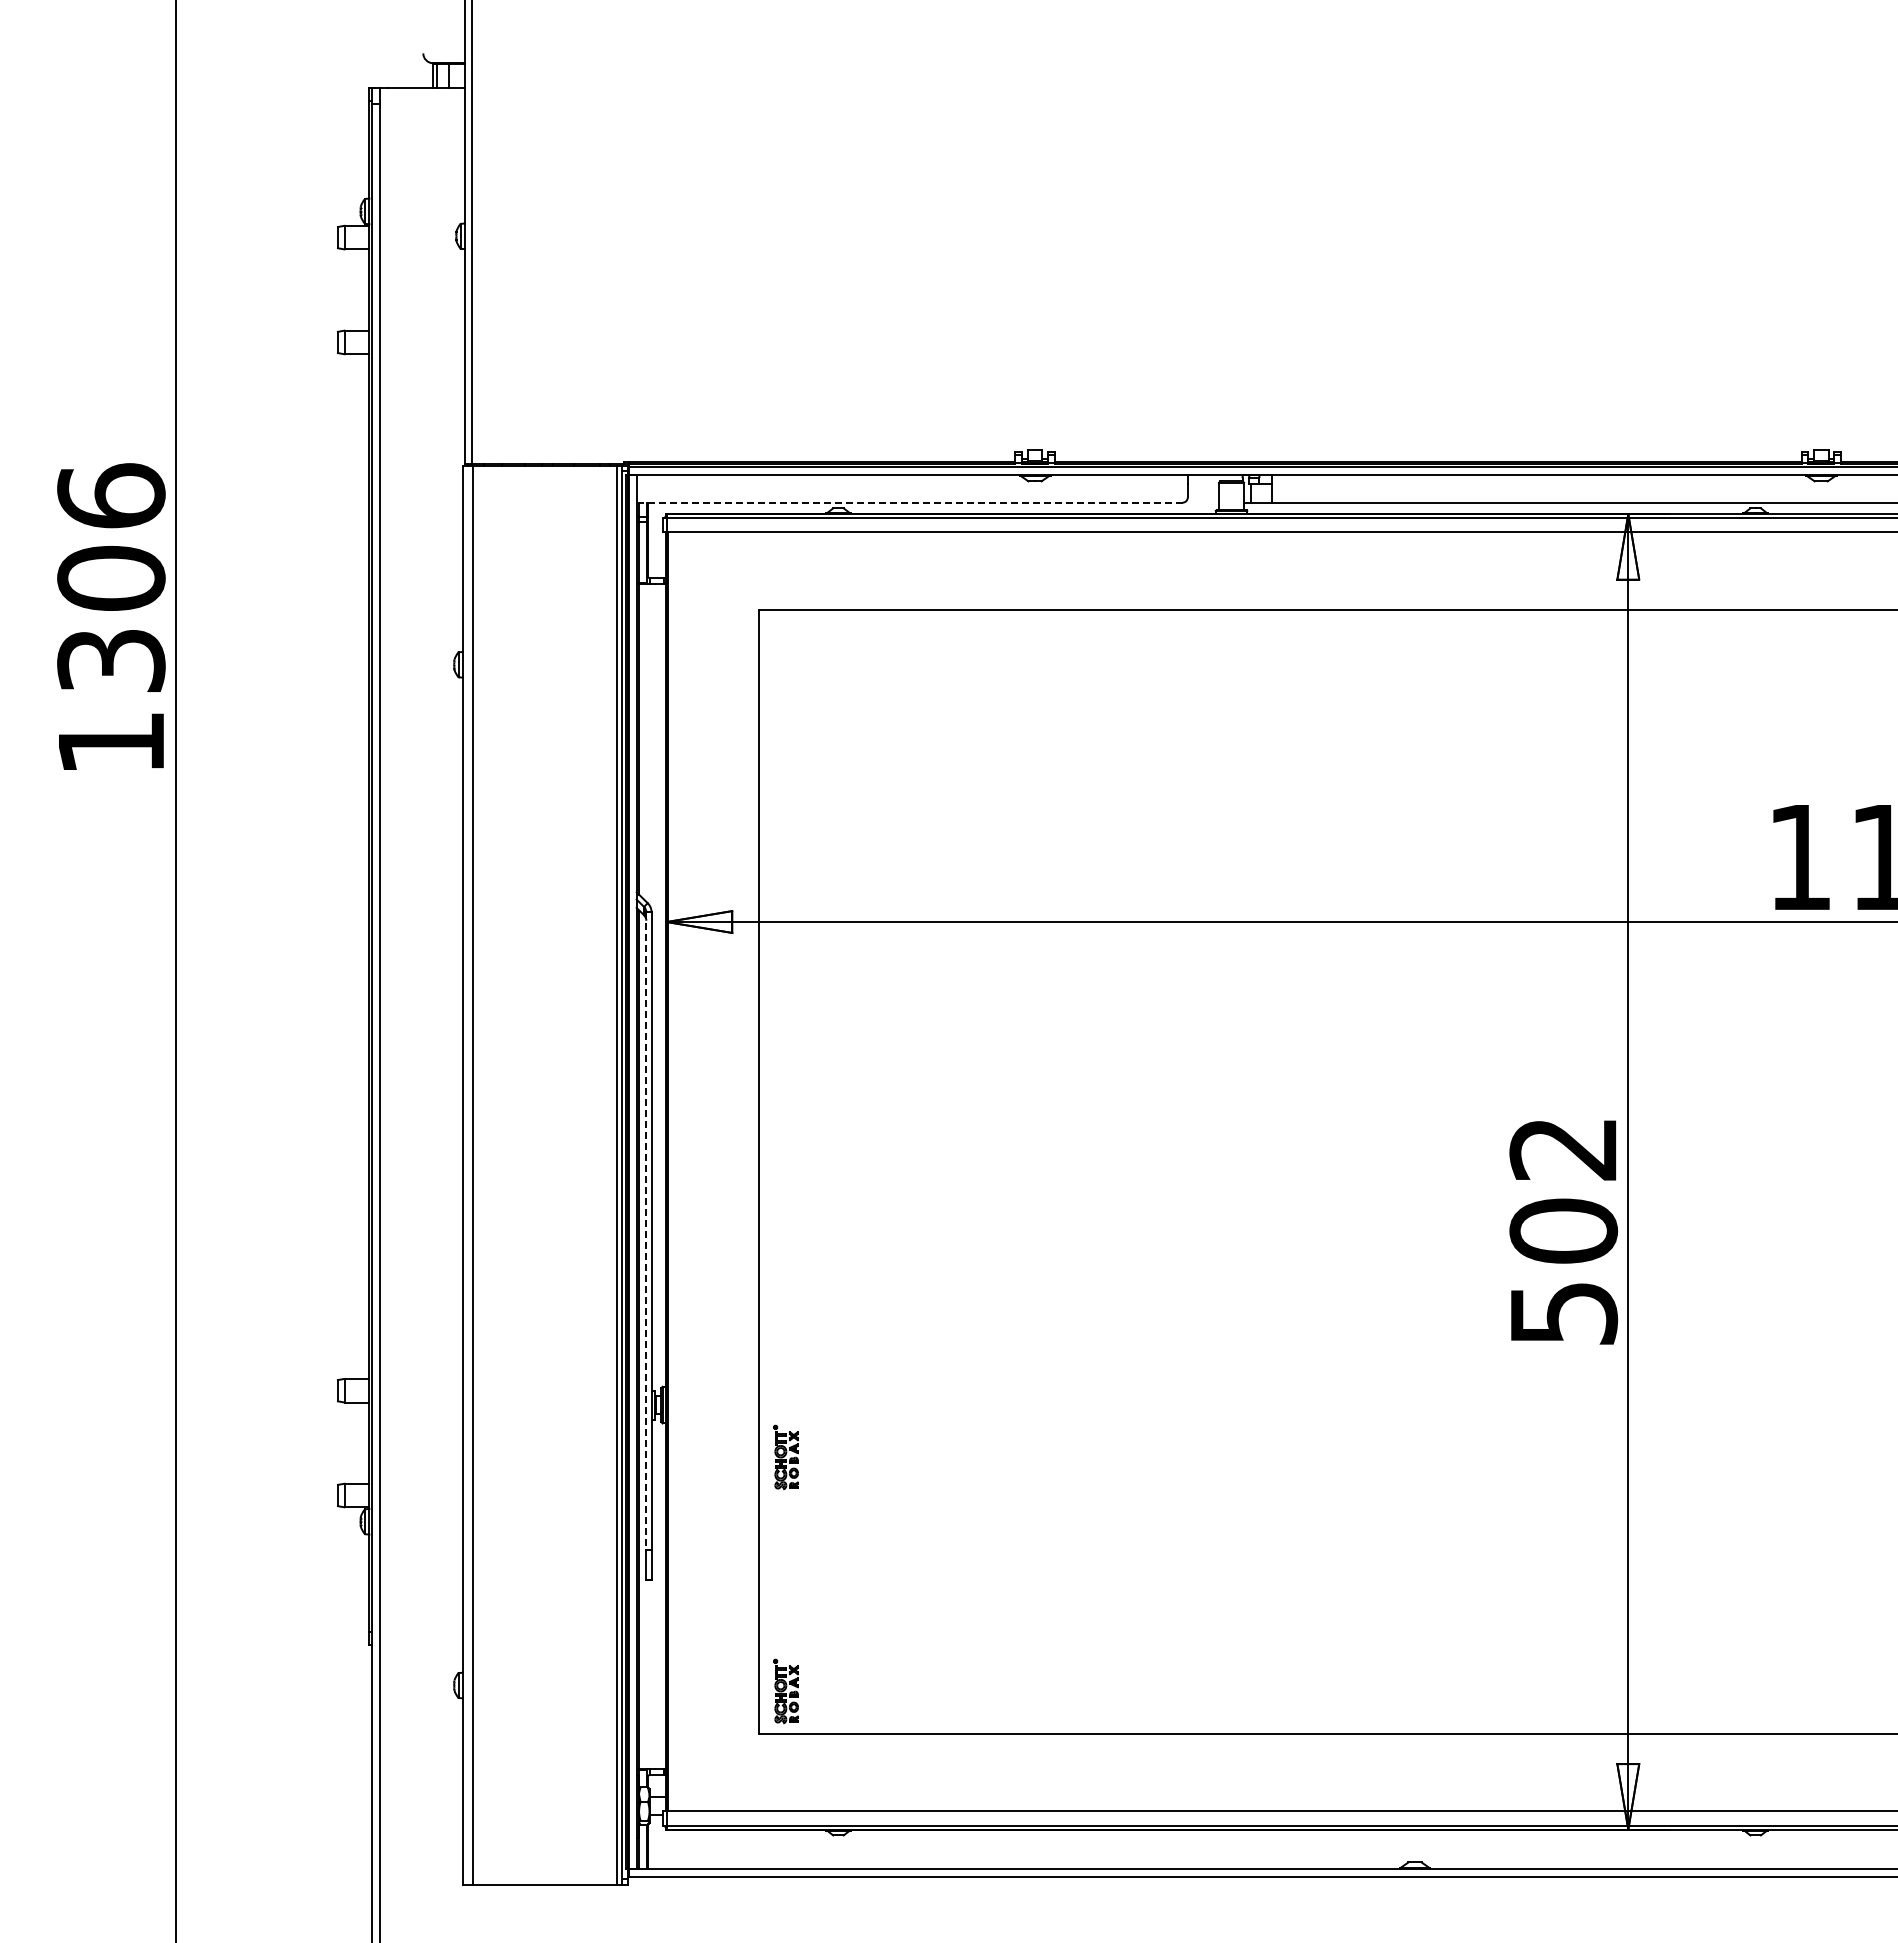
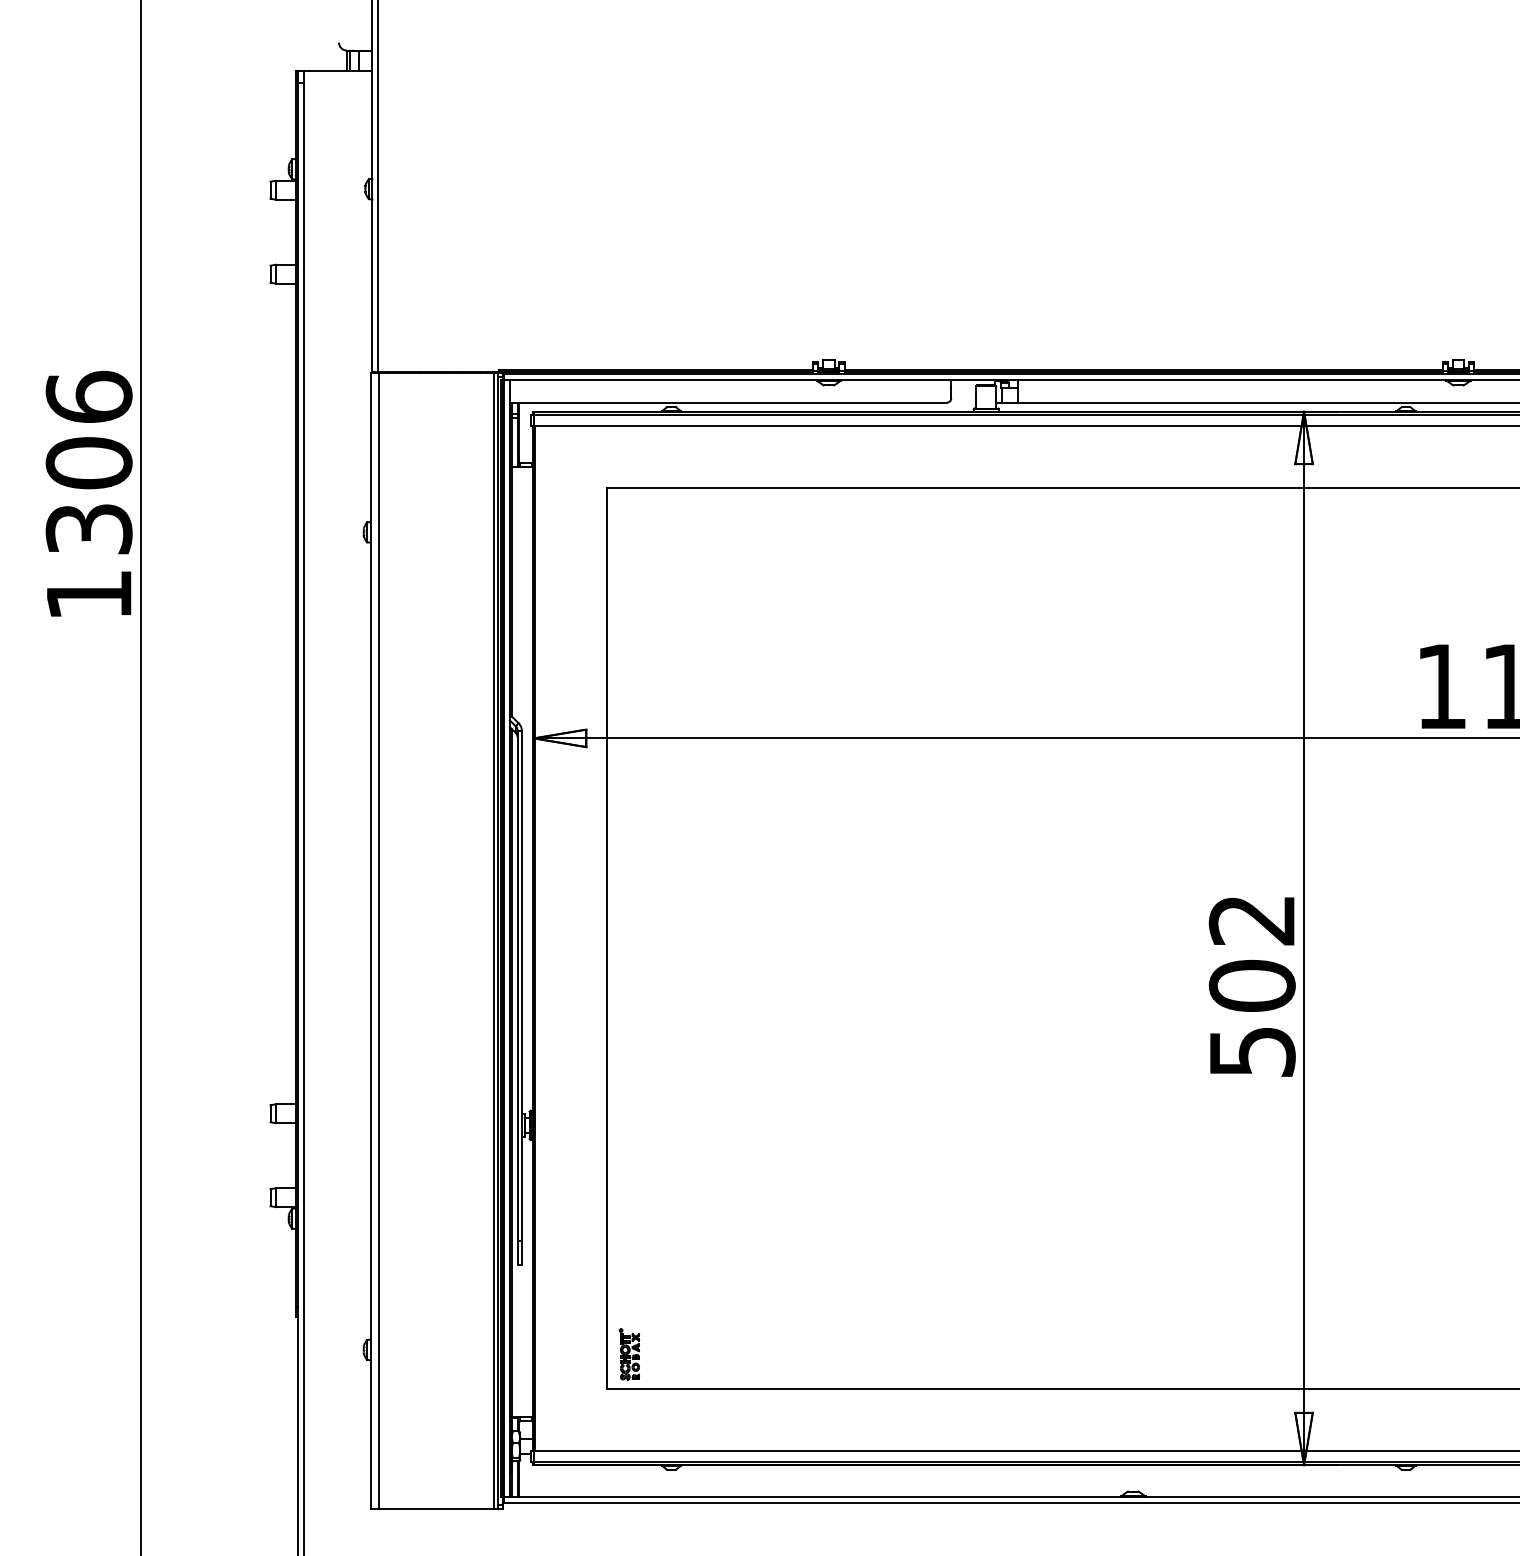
line: (909, 502) -> (728, 402), dashed -> solid
line: (646, 1230) -> (517, 985), dashed -> solid
part: (785, 1457) -> (629, 1167), removed

